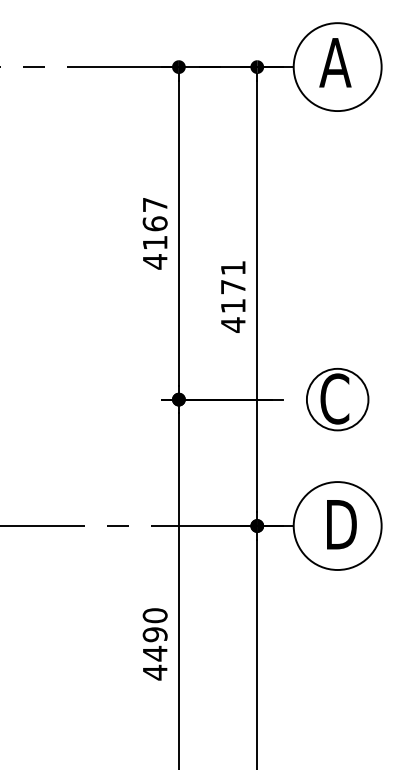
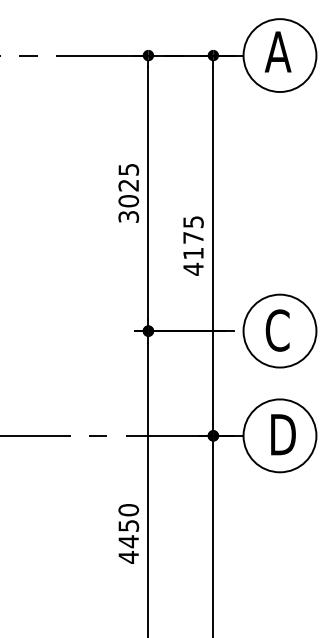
text: (154, 233) -> (128, 193), 4167 -> 3025
text: (233, 267) -> (193, 221), 4171 -> 4175
circle: (337, 398) -> (279, 330), size x1.43
text: (154, 634) -> (128, 525), 4490 -> 4450

